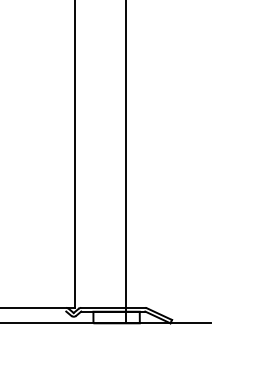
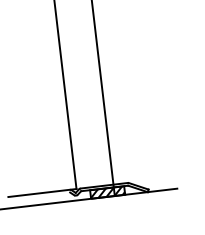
hatch: (116, 317) -> (107, 192), added

